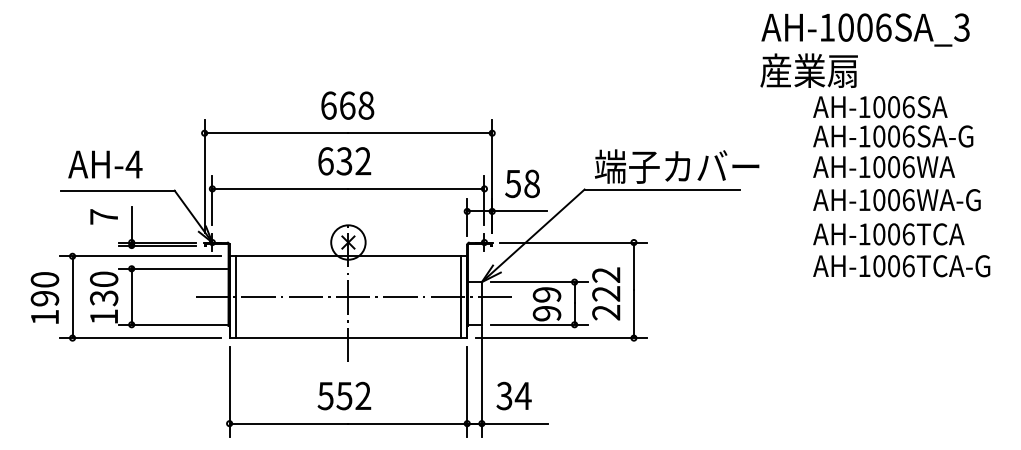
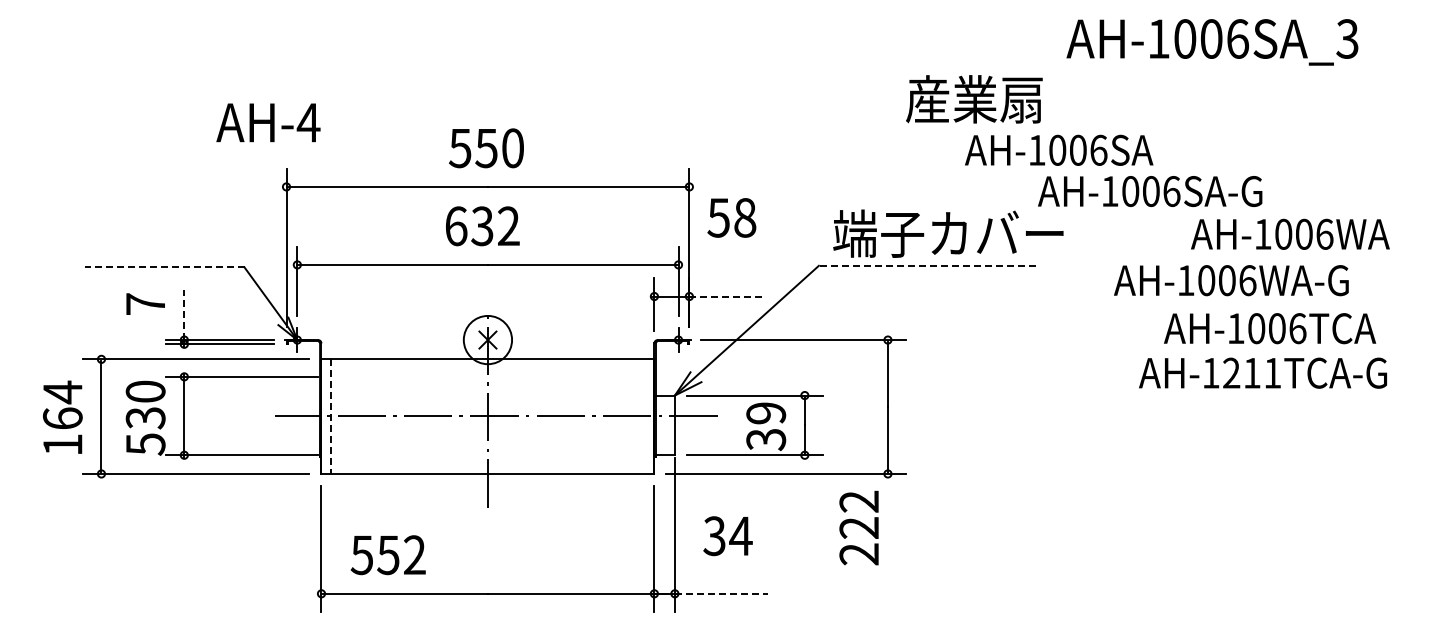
text: (809, 70) -> (974, 99), moved
text: (347, 105) -> (486, 148), 668 -> 550
text: (880, 106) -> (1059, 149), moved
text: (893, 136) -> (1150, 191), moved
text: (105, 164) -> (268, 122), moved
text: (884, 166) -> (1290, 233), moved
text: (522, 183) -> (731, 217), moved
line: (662, 189) -> (927, 265), solid -> dashed
line: (117, 190) -> (164, 267), solid -> dashed
text: (897, 200) -> (1231, 280), moved
line: (520, 211) -> (728, 296), solid -> dashed
line: (131, 224) -> (184, 314), solid -> dashed
text: (889, 234) -> (1270, 328), moved
text: (894, 265) -> (1252, 372), AH-1006TCA-G -> AH-1211TCA-G
text: (44, 288) -> (62, 404), 190 -> 164
text: (605, 293) -> (858, 527), moved
line: (236, 297) -> (330, 417), solid -> dashed
line: (460, 297) -> (645, 416), removed
text: (547, 314) -> (766, 440), 99 -> 39
text: (103, 317) -> (145, 444), 130 -> 530
text: (343, 396) -> (387, 555), moved
text: (513, 396) -> (727, 536), moved
line: (515, 423) -> (721, 593), solid -> dashed

